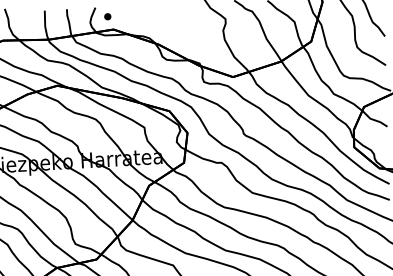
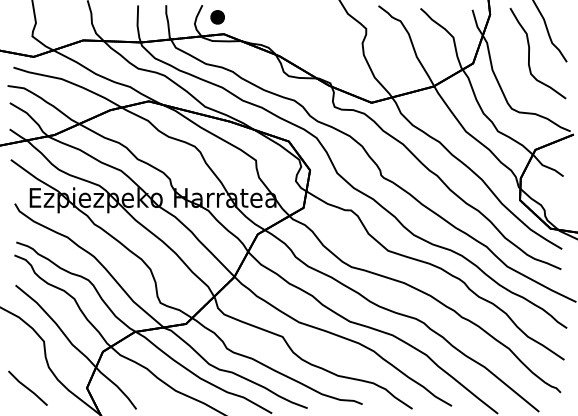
part: (107, 16) -> (216, 17), size x1.6

